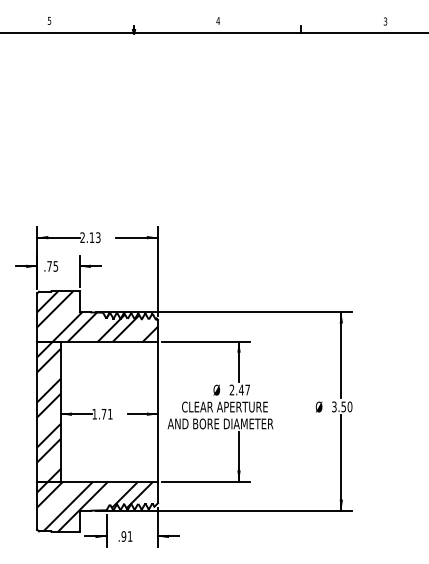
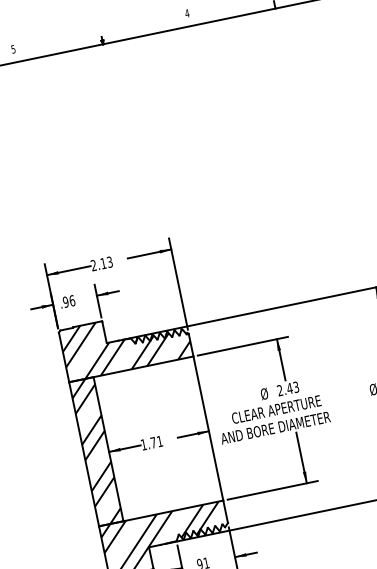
text: (52, 266) -> (68, 301), .75 -> .96
text: (247, 389) -> (295, 386), 2.47 -> 2.43

